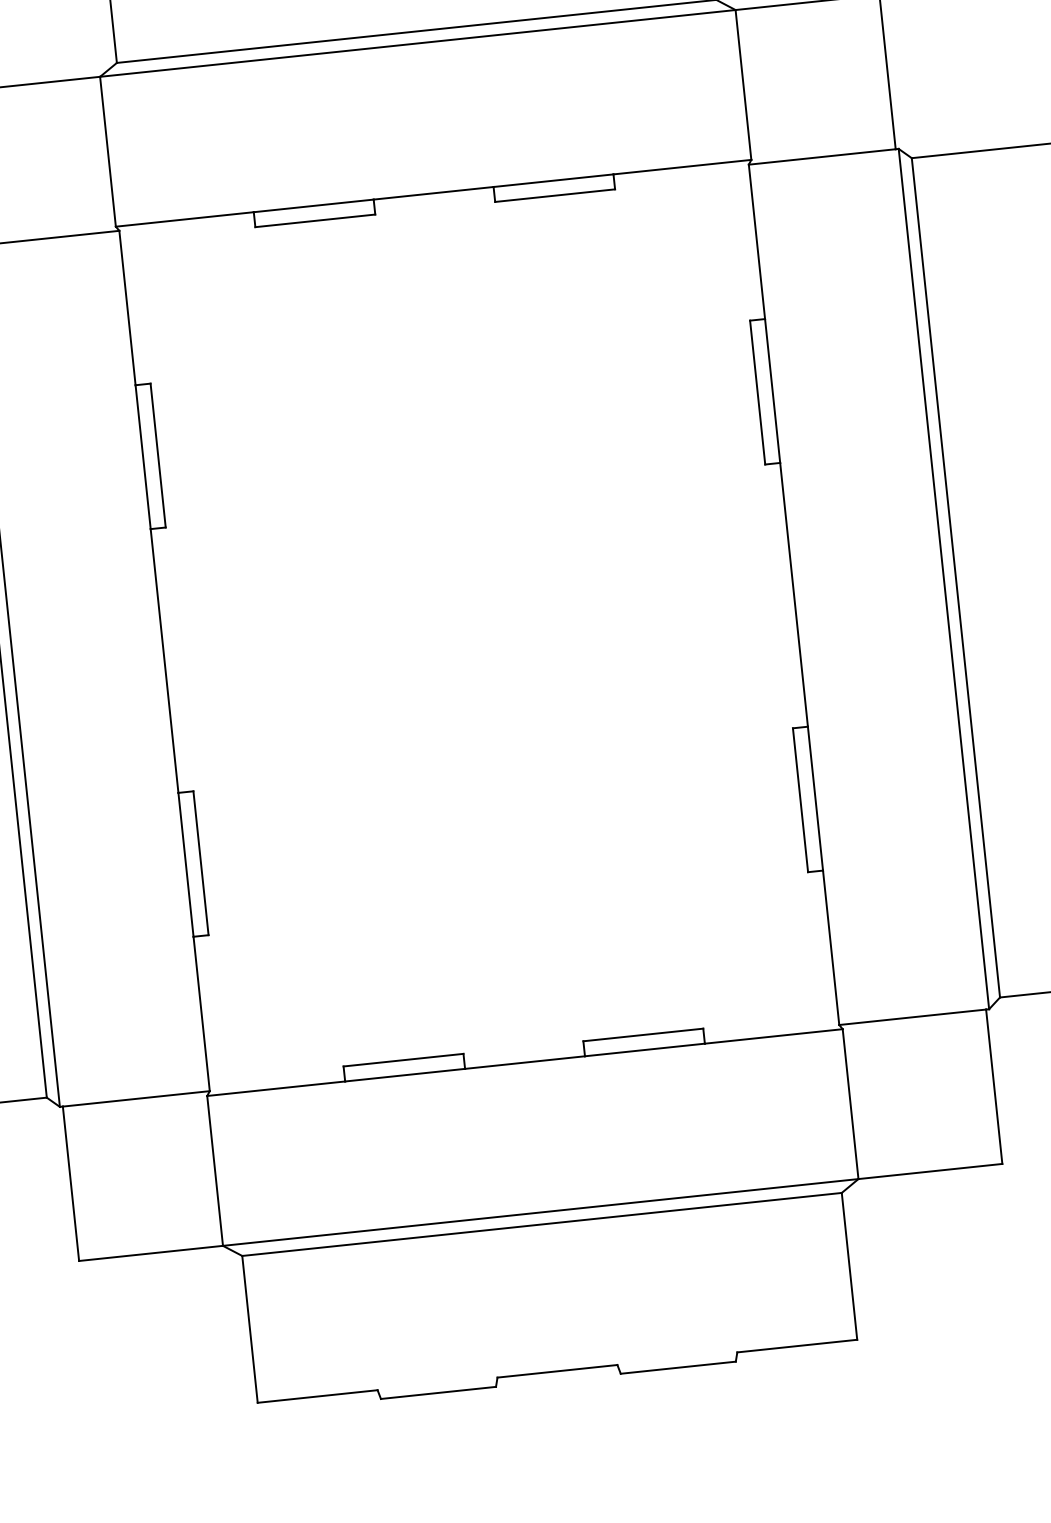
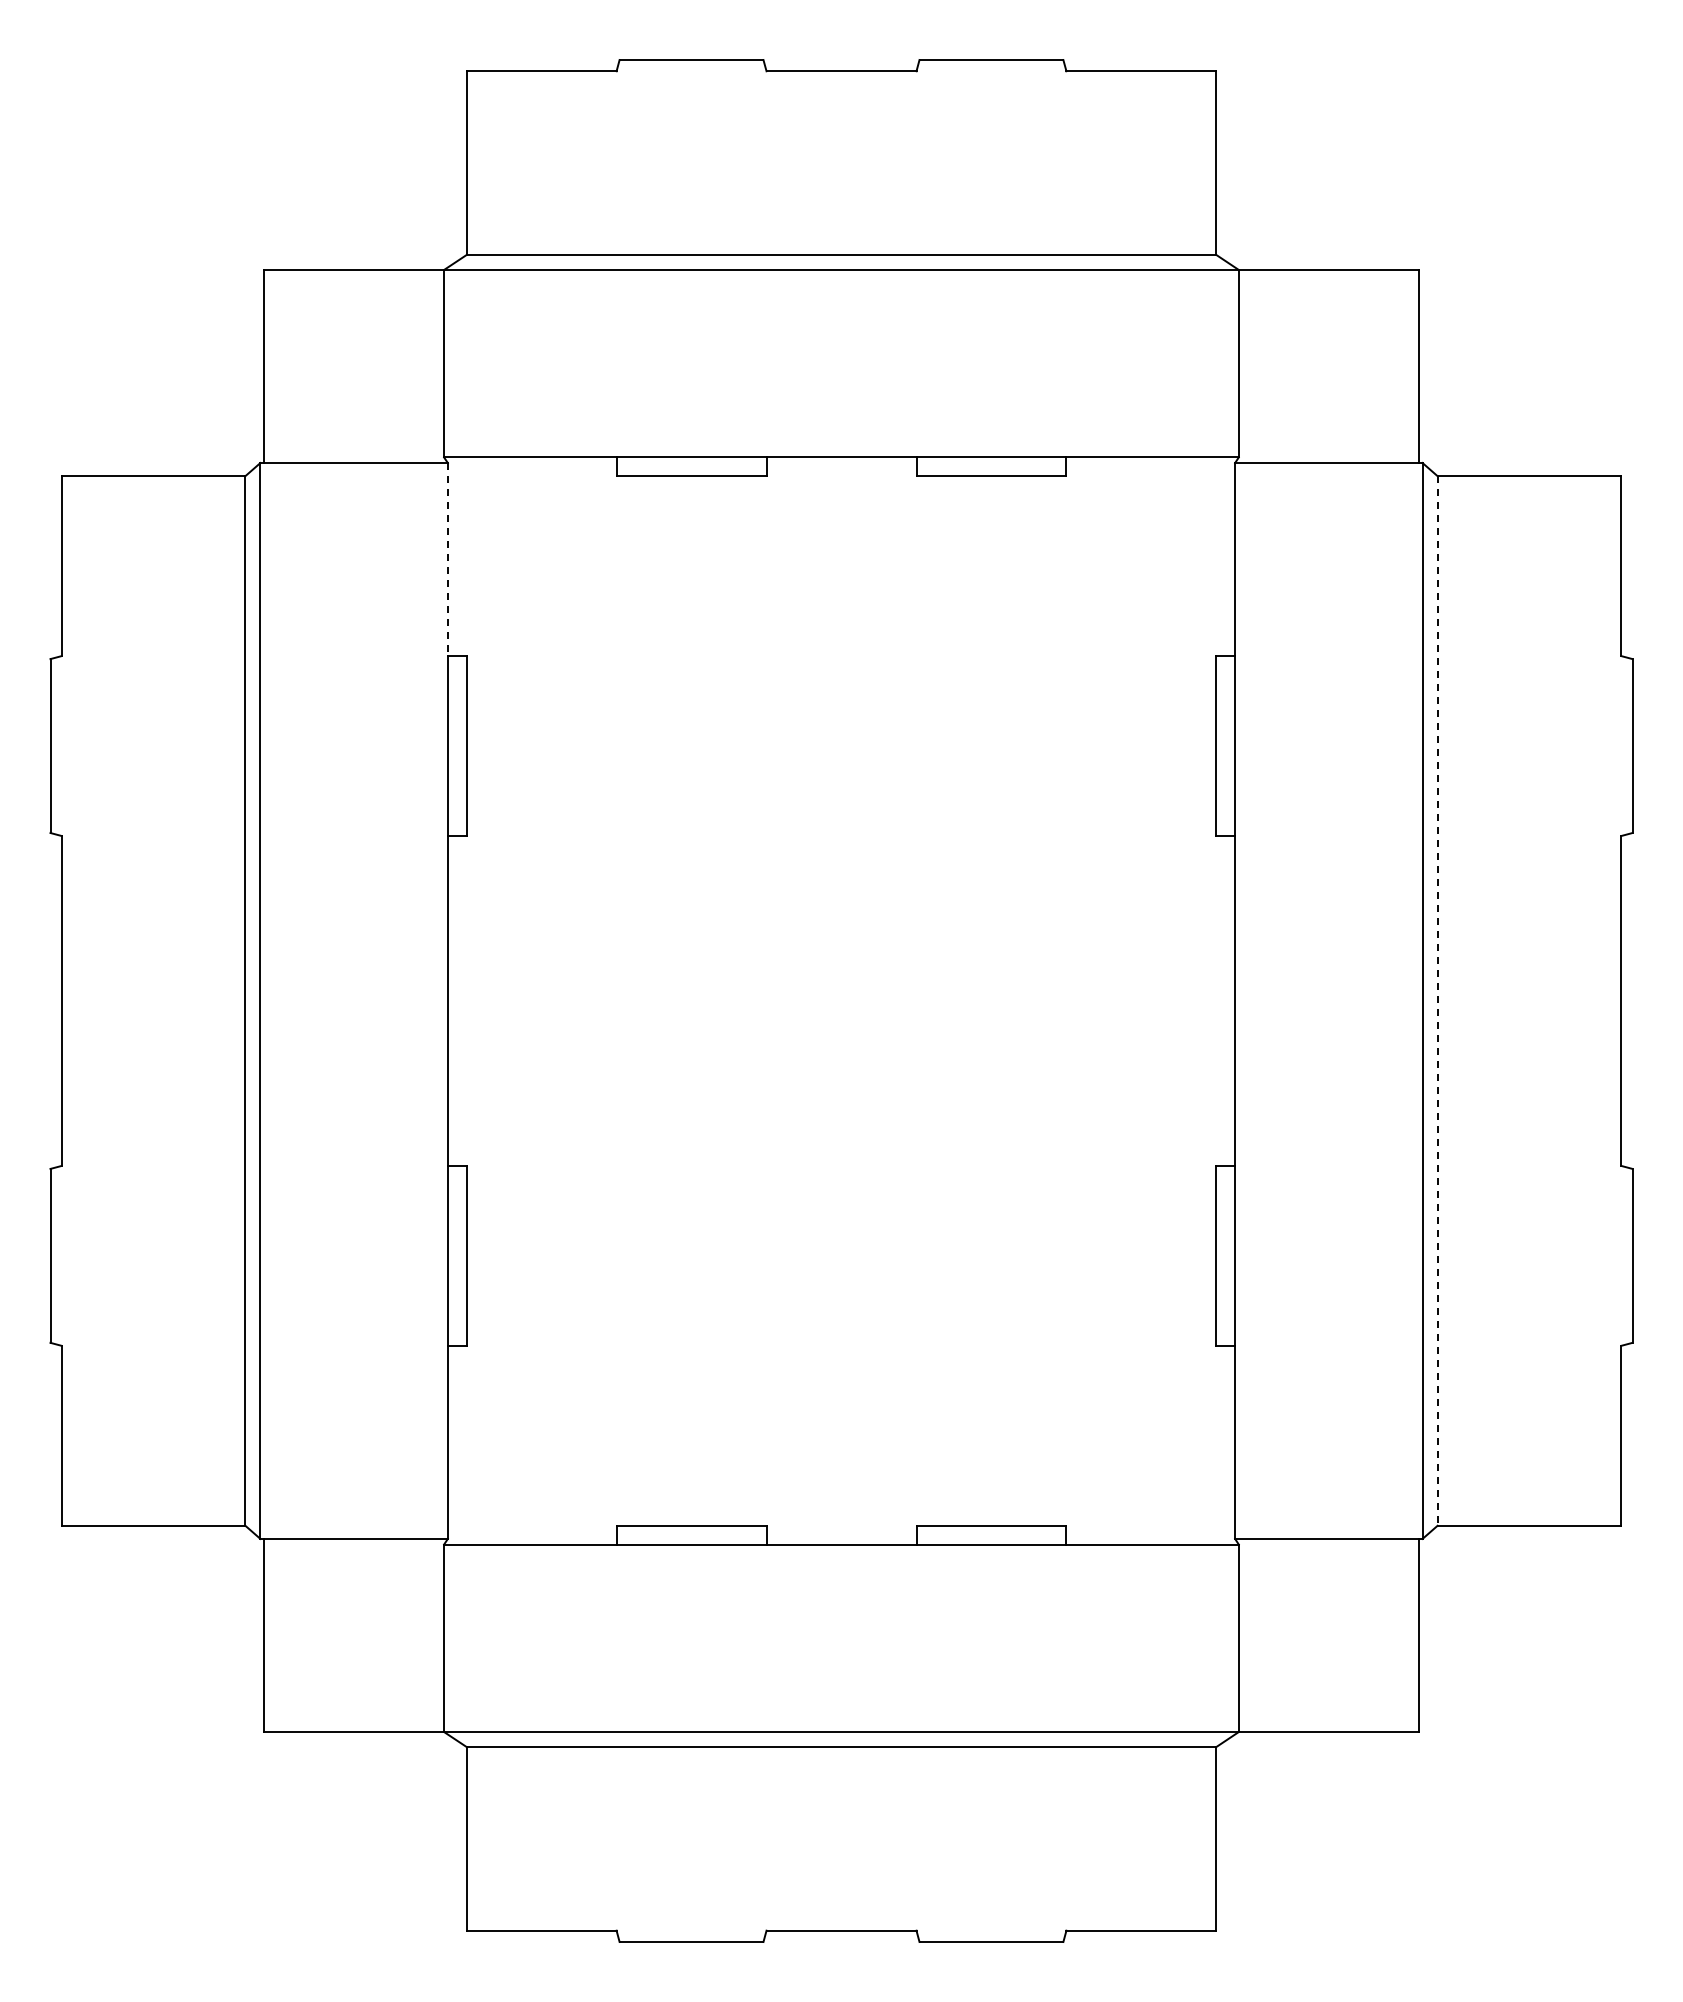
line: (127, 308) -> (447, 559), solid -> dashed
line: (955, 577) -> (1437, 1000), solid -> dashed

